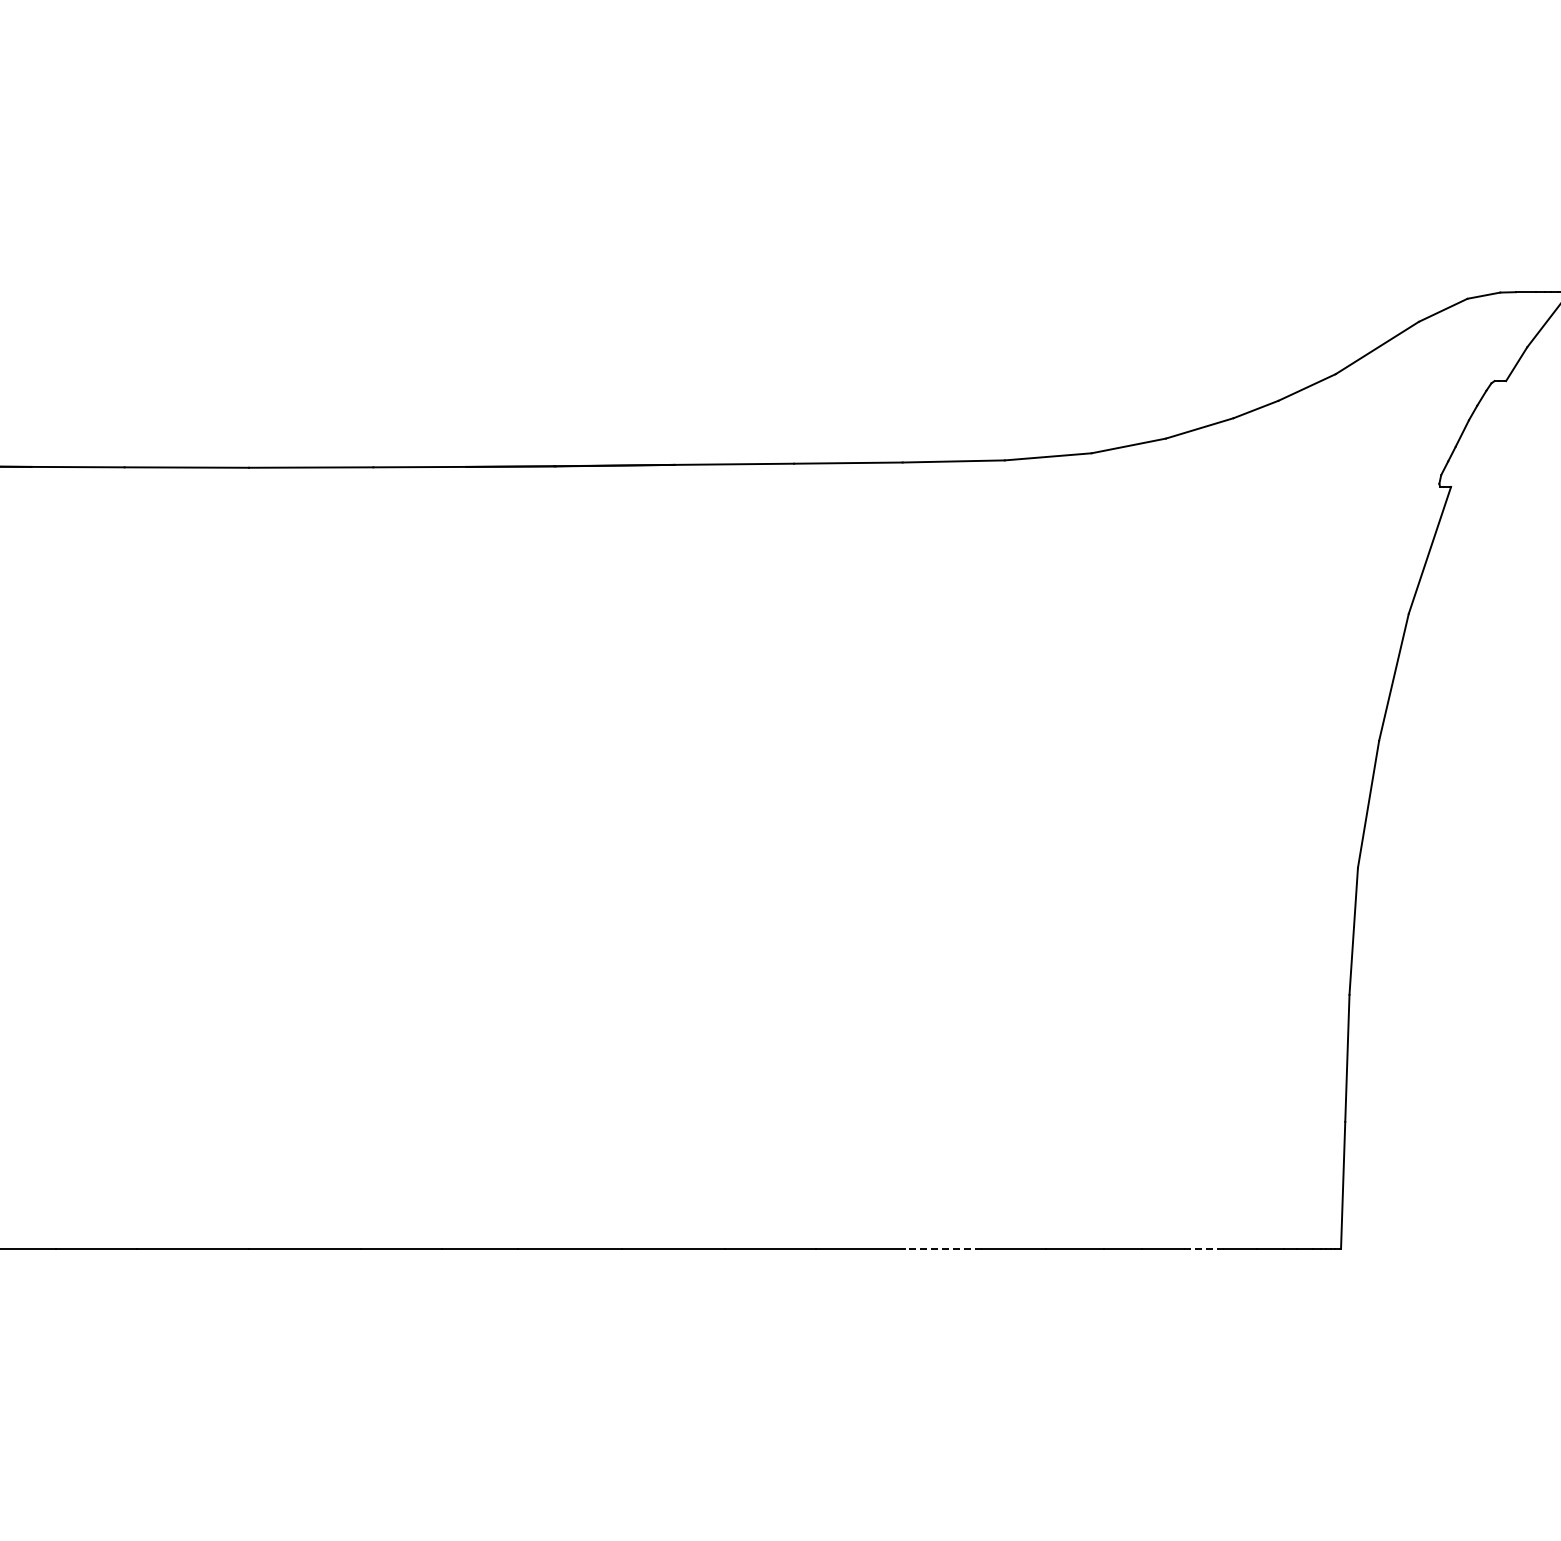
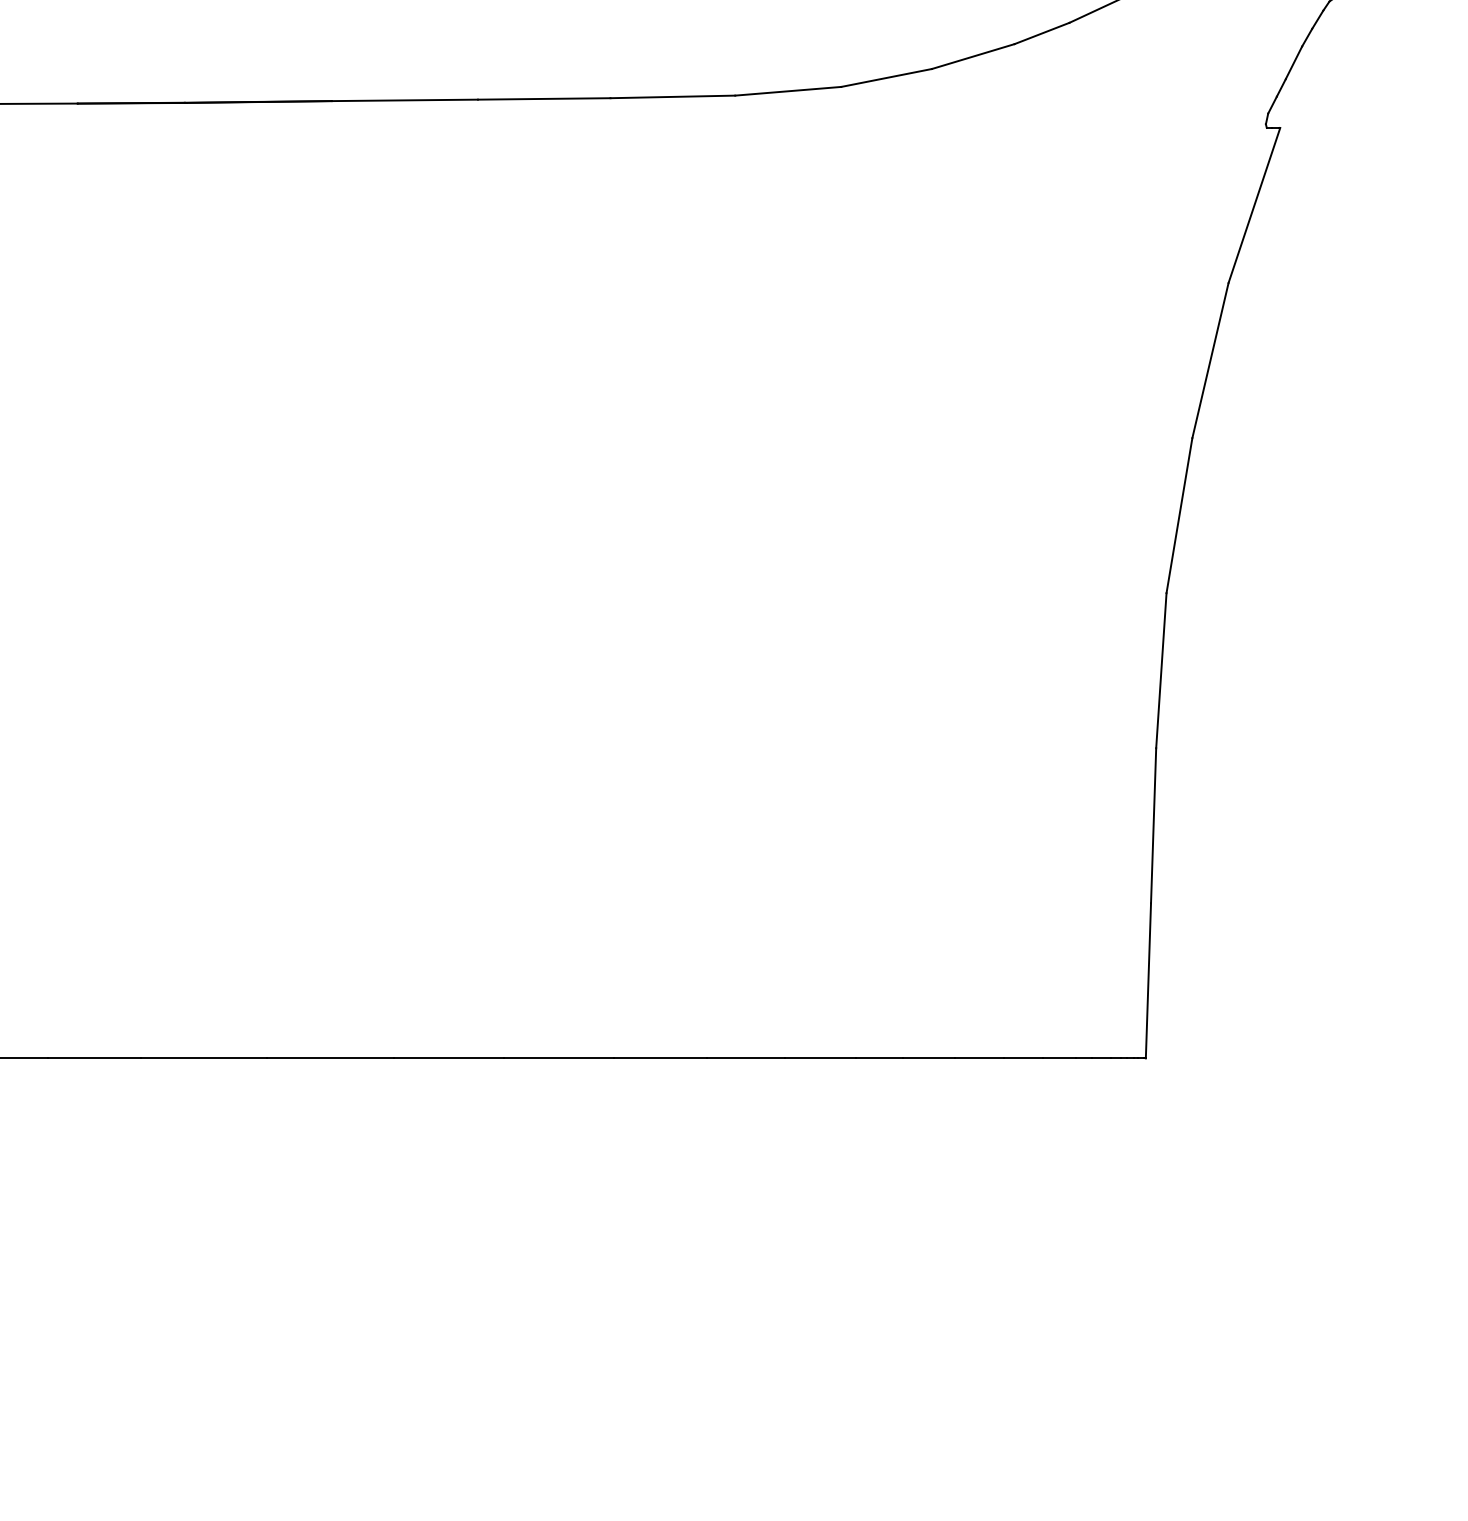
line: (942, 1248) -> (659, 1058), dashed -> solid
line: (1203, 1248) -> (977, 1058), dashed -> solid

